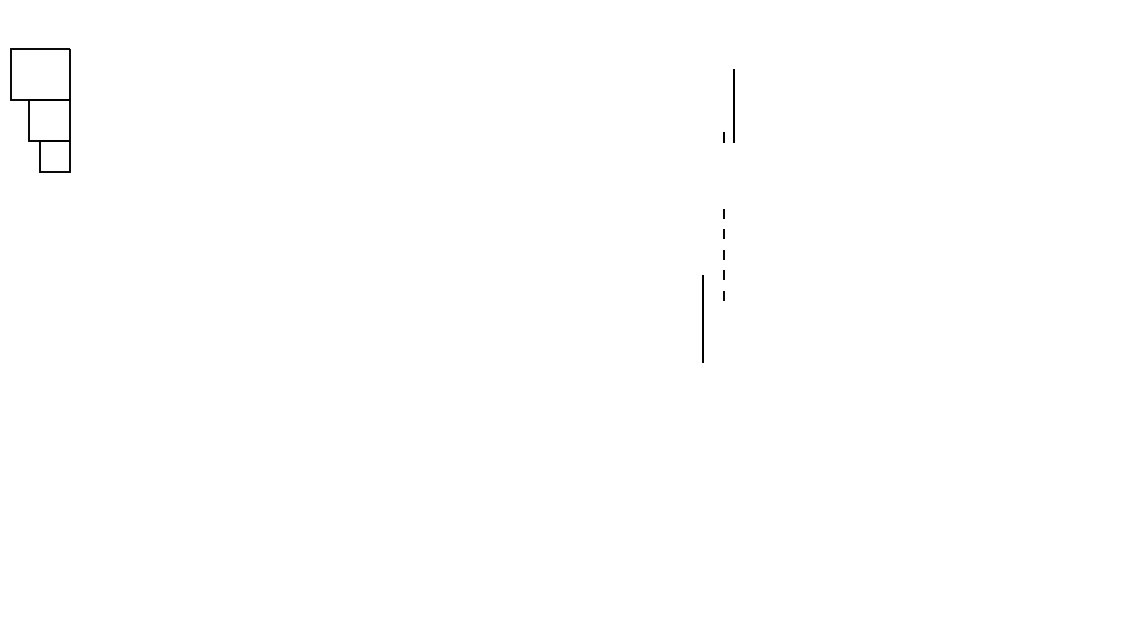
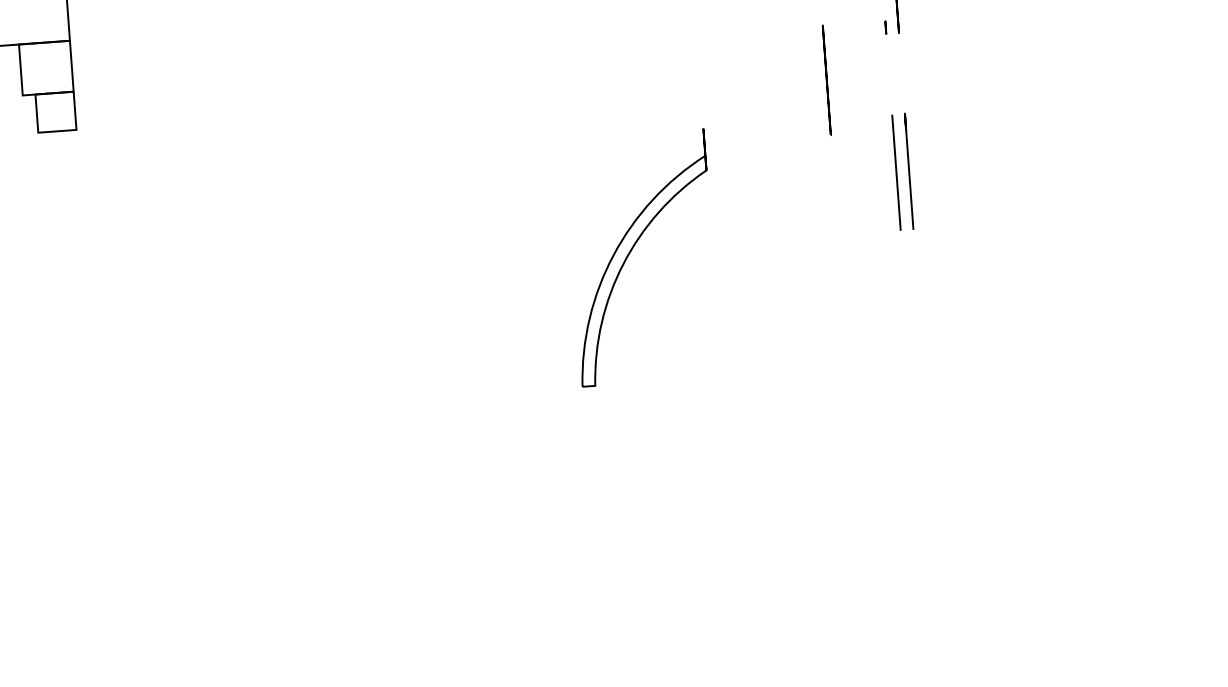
line: (723, 254) -> (896, 173), dashed -> solid
line: (733, 254) -> (908, 172), added
part: (508, 300) -> (633, 250), added
line: (702, 318) -> (825, 79), moved

